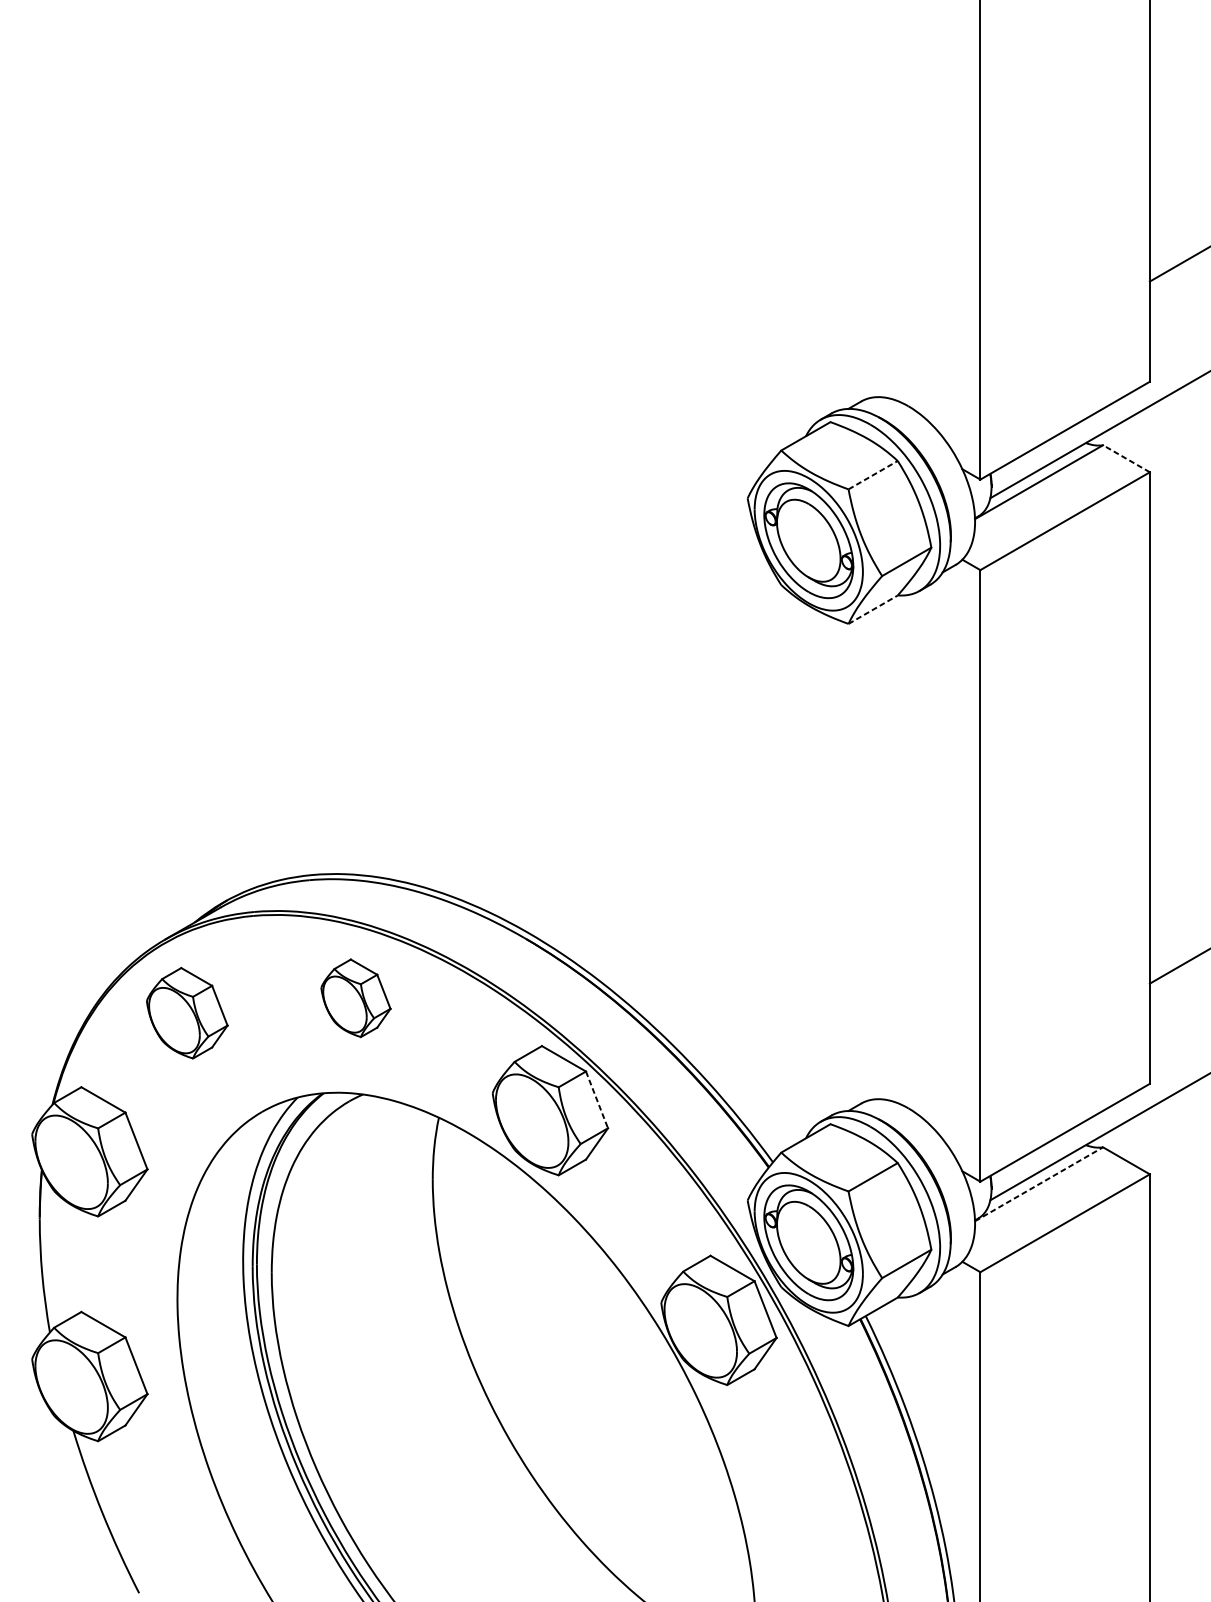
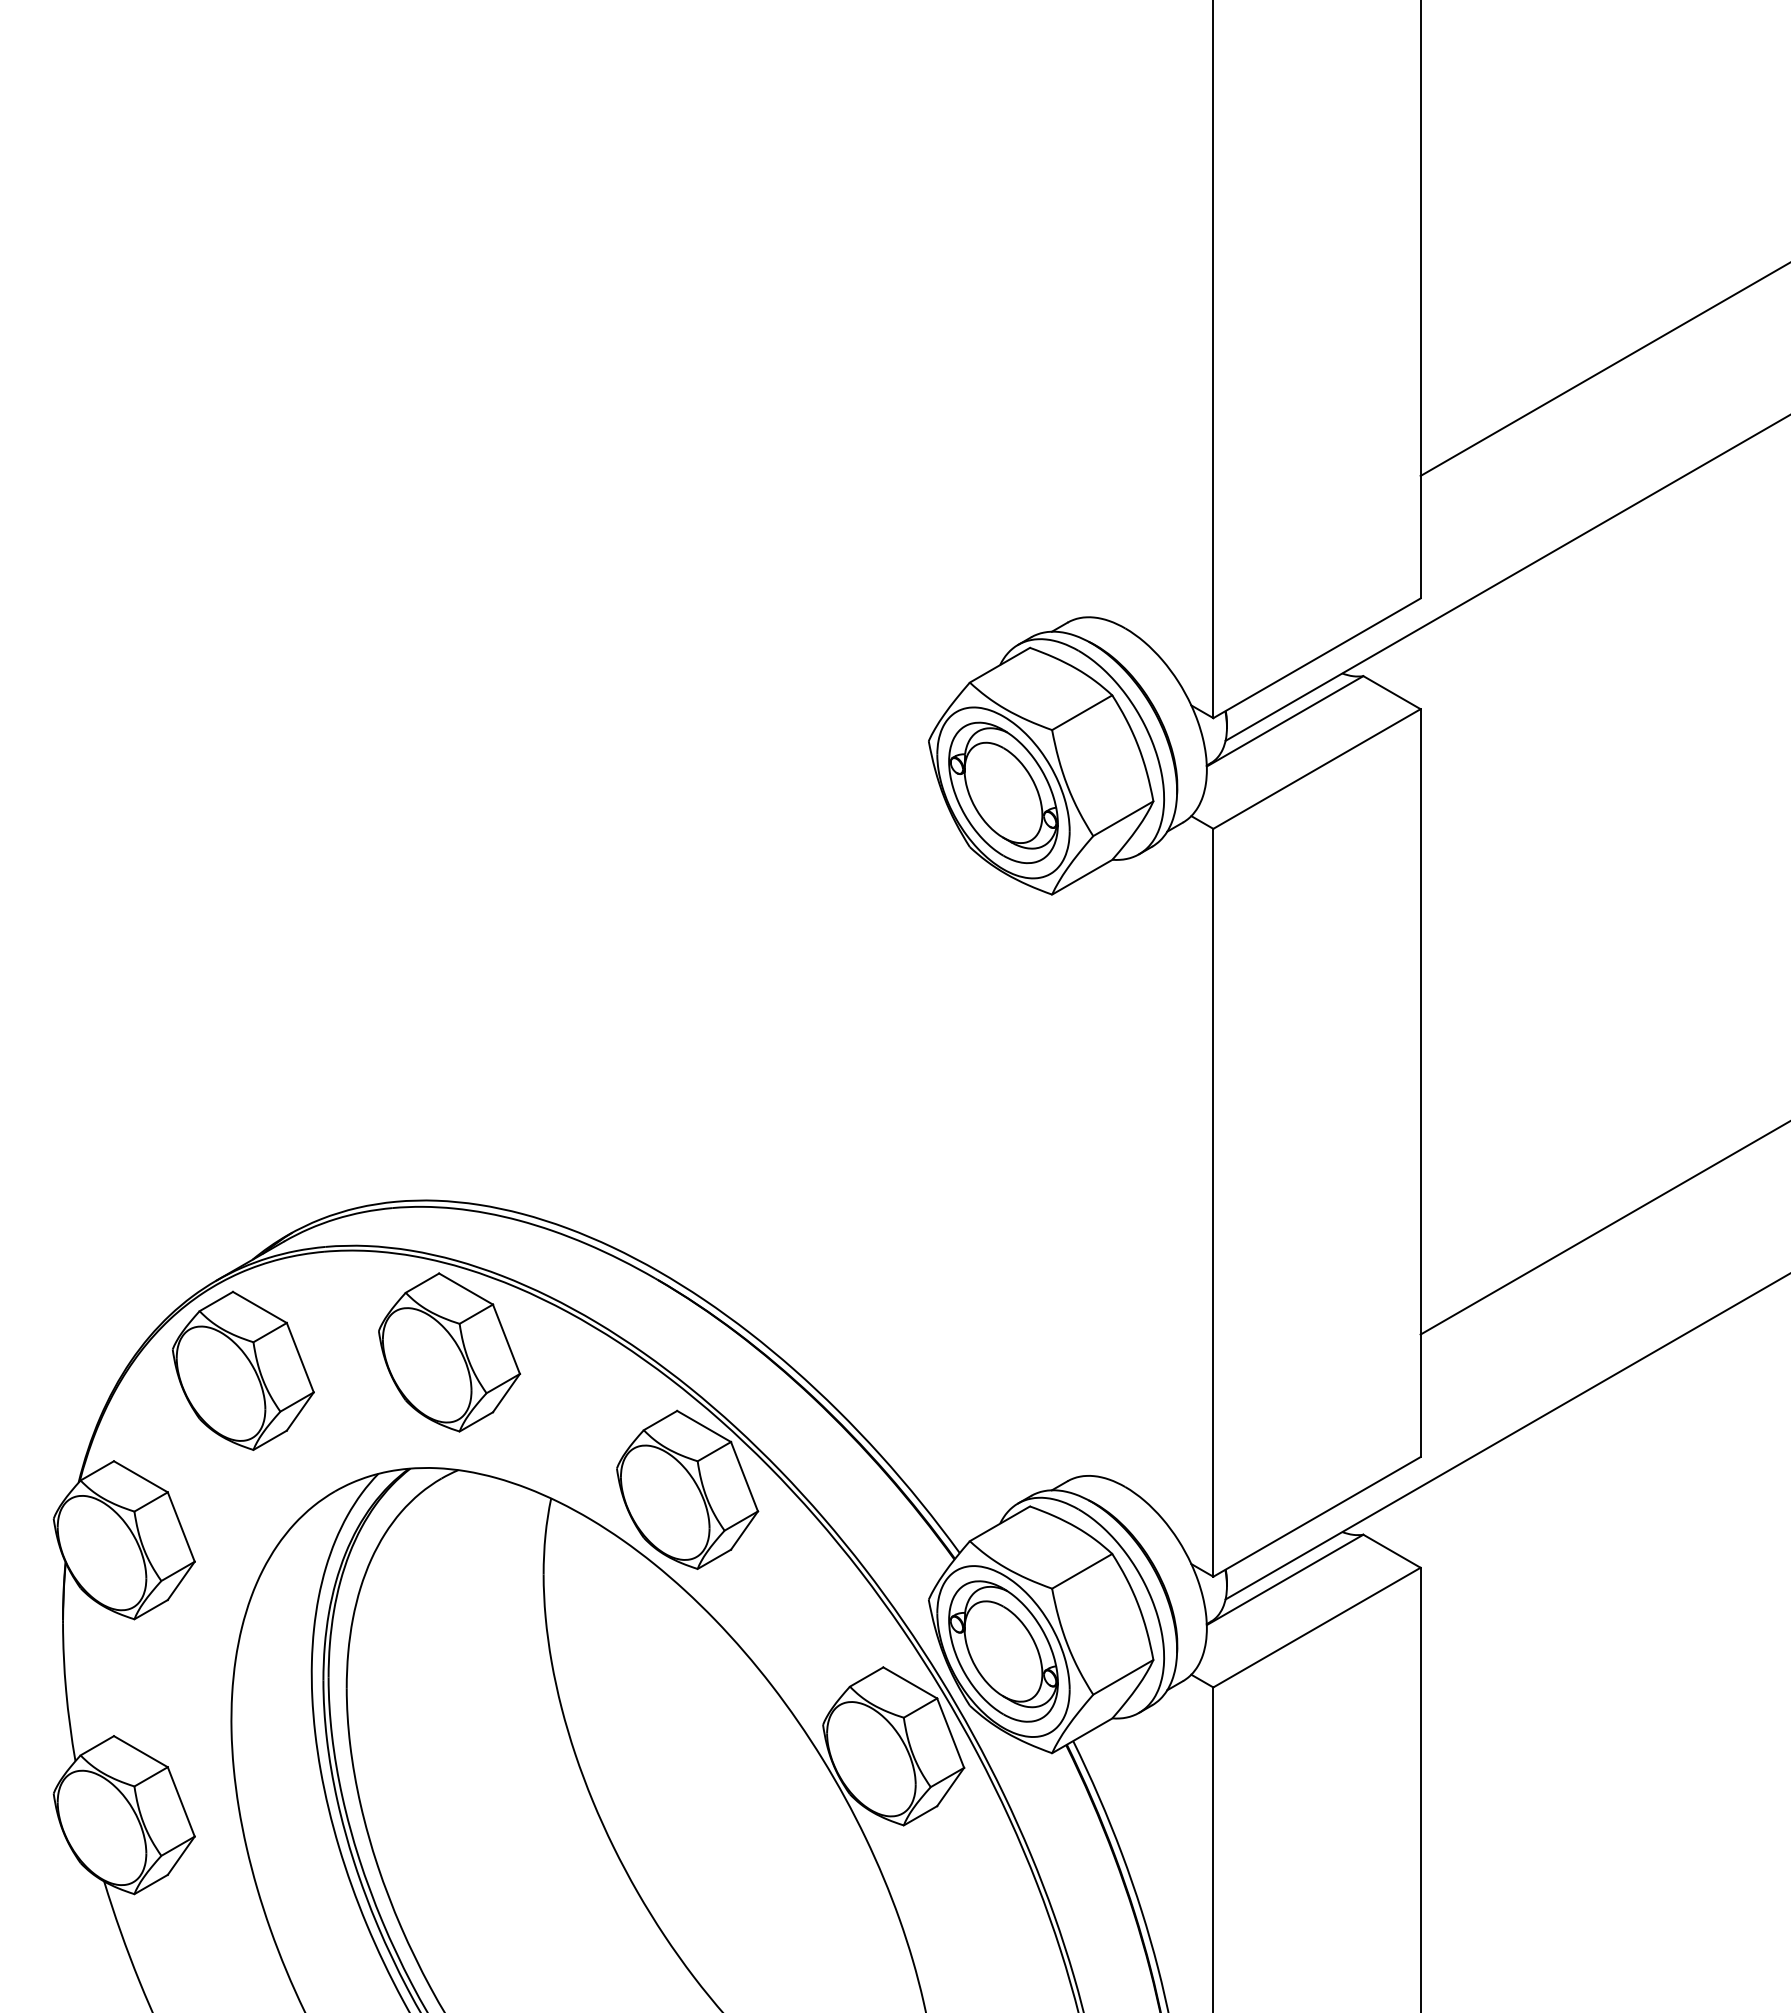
line: (1126, 458) -> (1391, 692), dashed -> solid
line: (873, 474) -> (1082, 712), dashed -> solid
line: (873, 609) -> (1082, 877), dashed -> solid
part: (355, 998) -> (449, 1352), size x1.67
part: (187, 1013) -> (243, 1370), size x1.43
line: (597, 1100) -> (744, 1477), dashed -> solid
line: (1039, 1183) -> (1285, 1579), dashed -> solid

